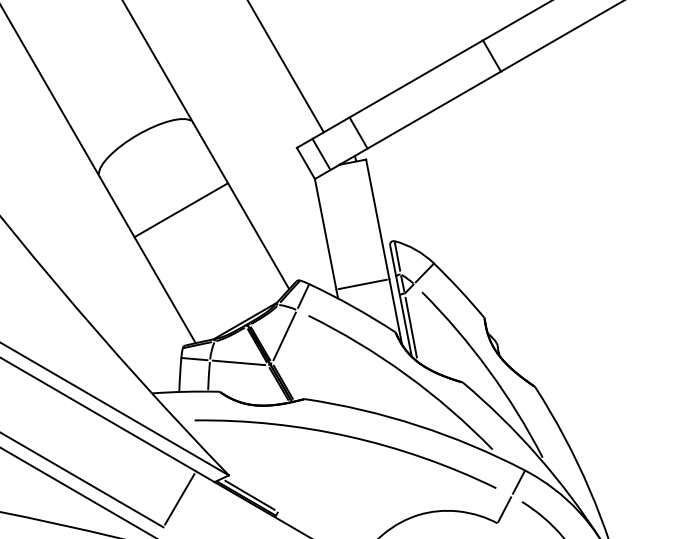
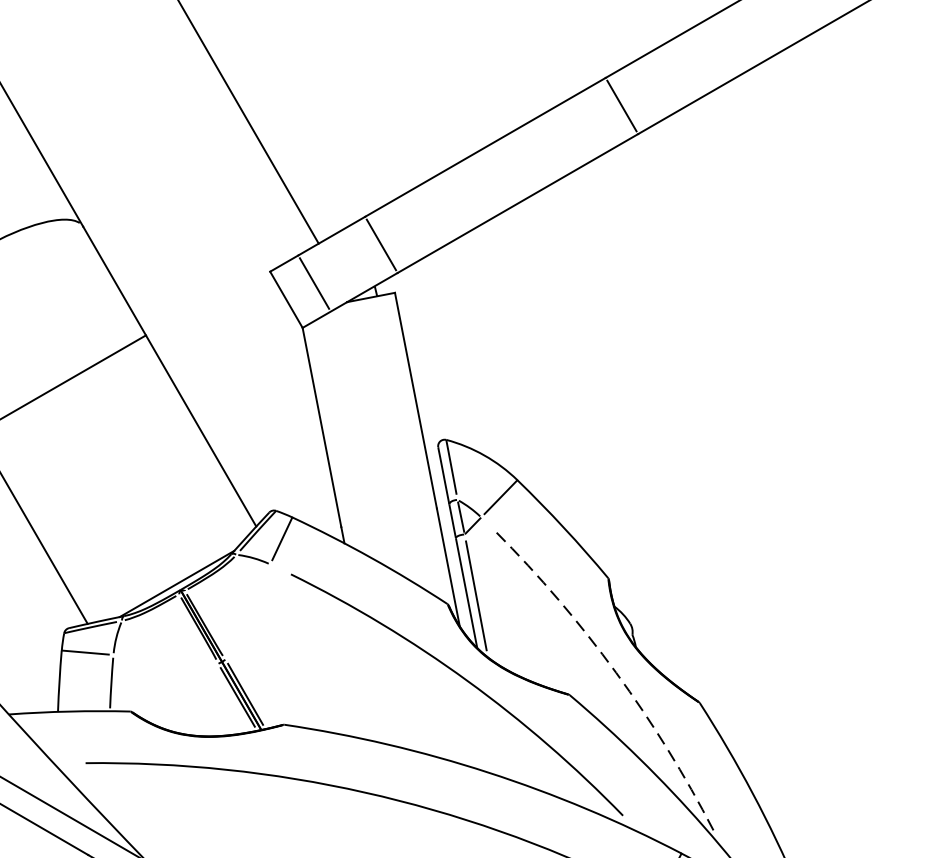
line: (362, 284) -> (388, 518), removed
line: (284, 336) -> (247, 611), removed
line: (238, 362) -> (164, 658), removed
arc: (488, 370) -> (615, 673), solid -> dashed

